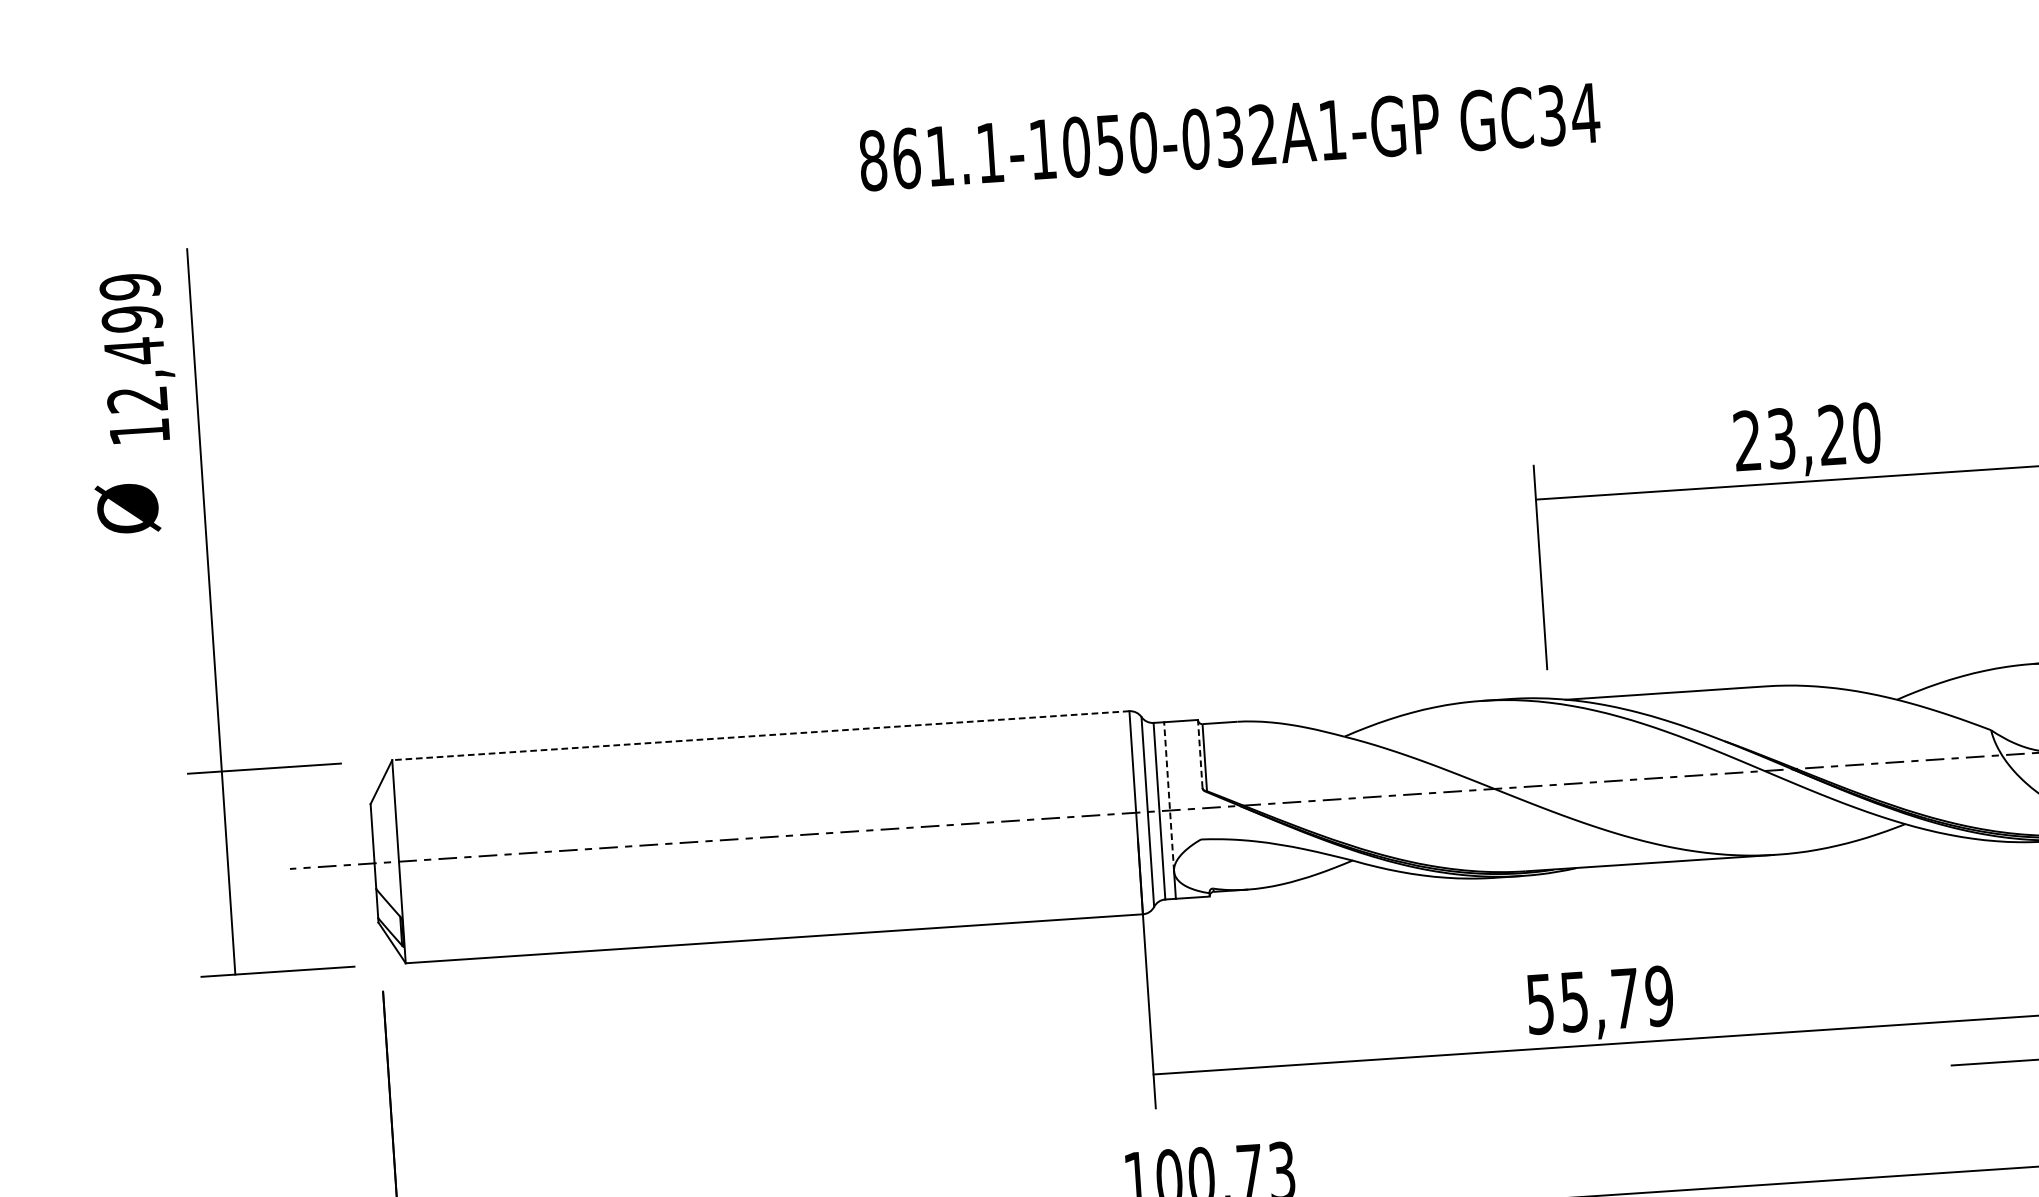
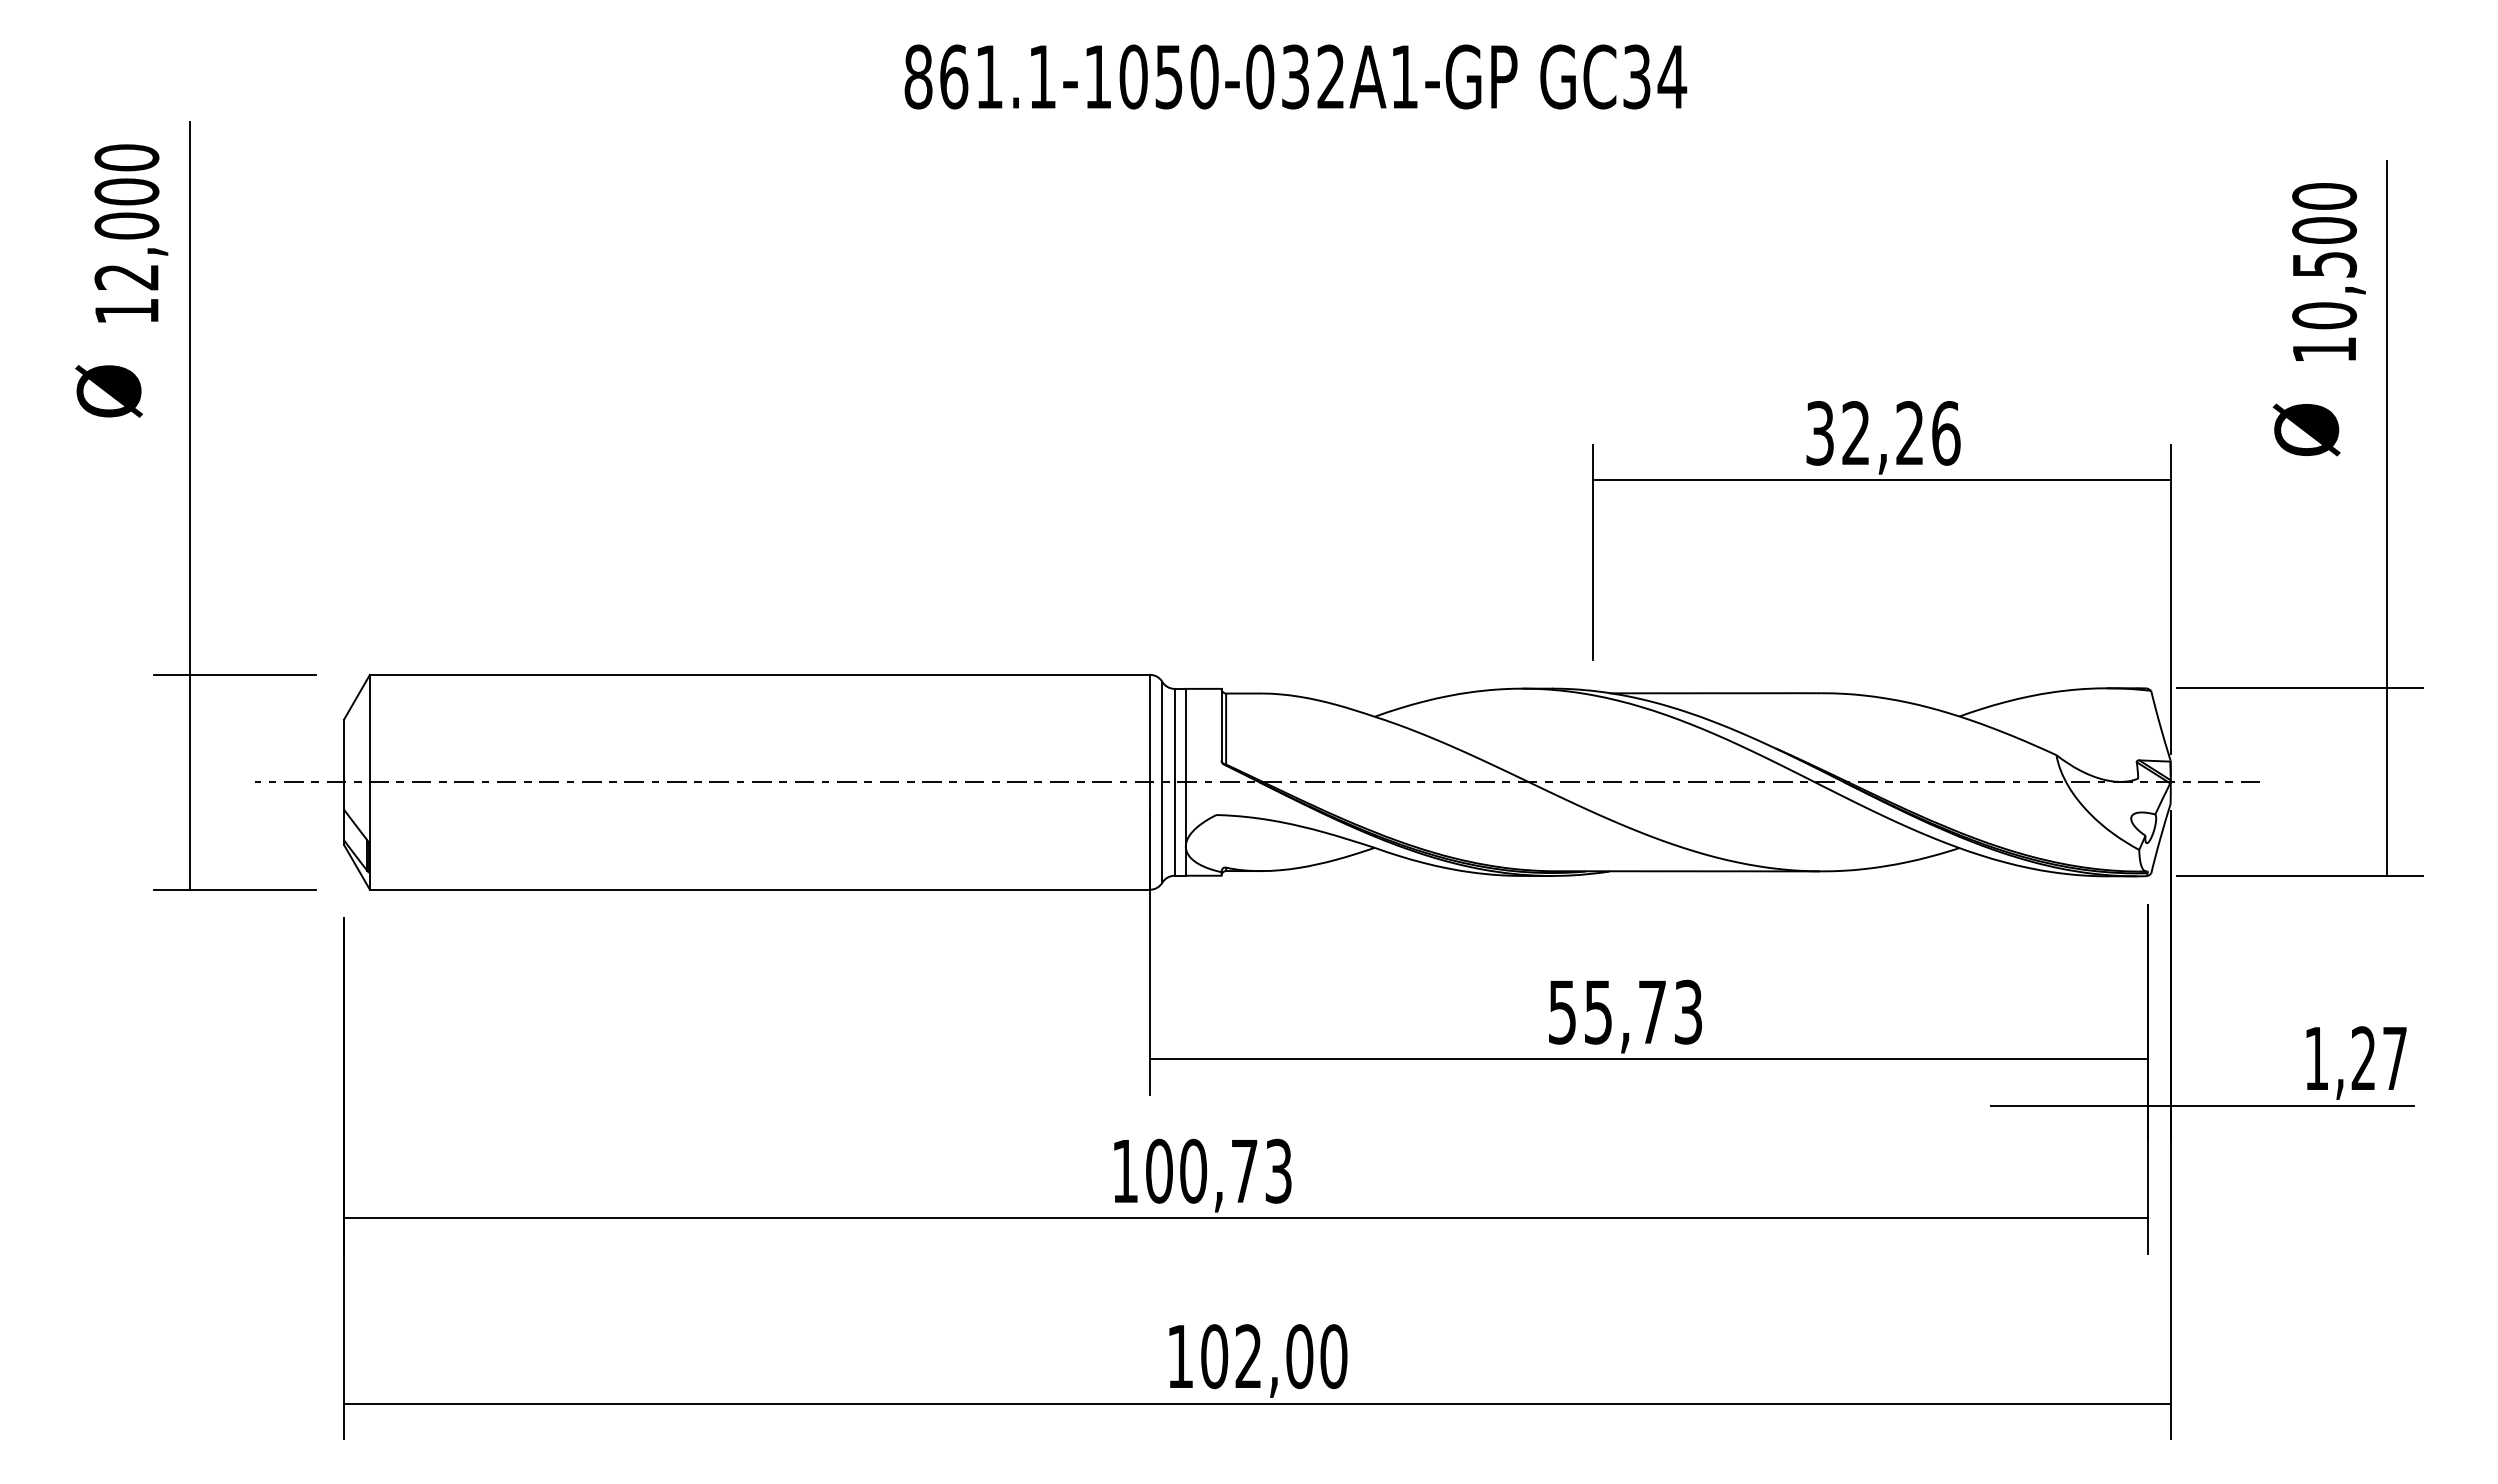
text: (131, 319) -> (126, 192), 12,499 -> 12,000
text: (1807, 436) -> (1883, 432), 23,20 -> 32,26
line: (760, 735) -> (759, 674), dashed -> solid
line: (1200, 753) -> (1221, 724), dashed -> solid
line: (1168, 796) -> (1185, 767), dashed -> solid
text: (1659, 995) -> (1688, 1011), 55,79 -> 55,73

